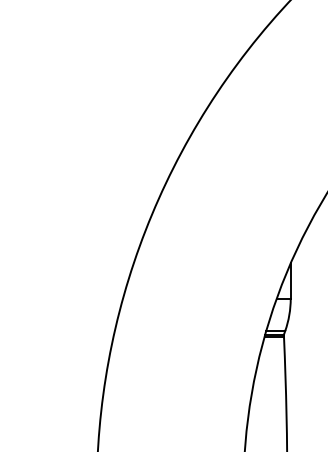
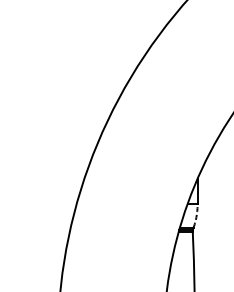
arc: (289, 315) -> (196, 216), solid -> dashed

